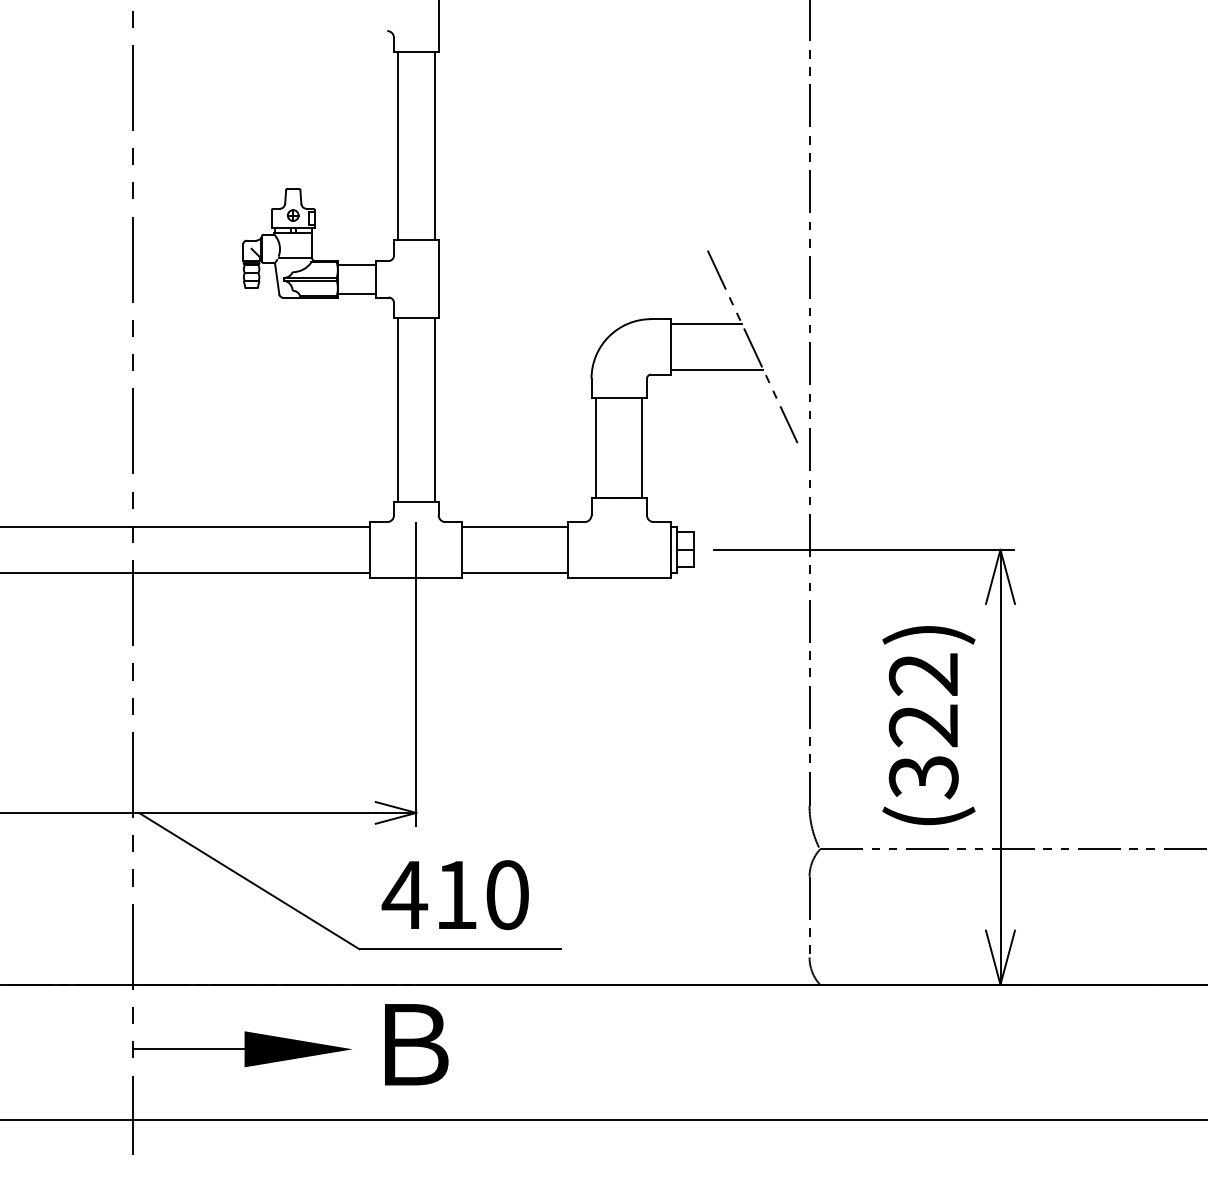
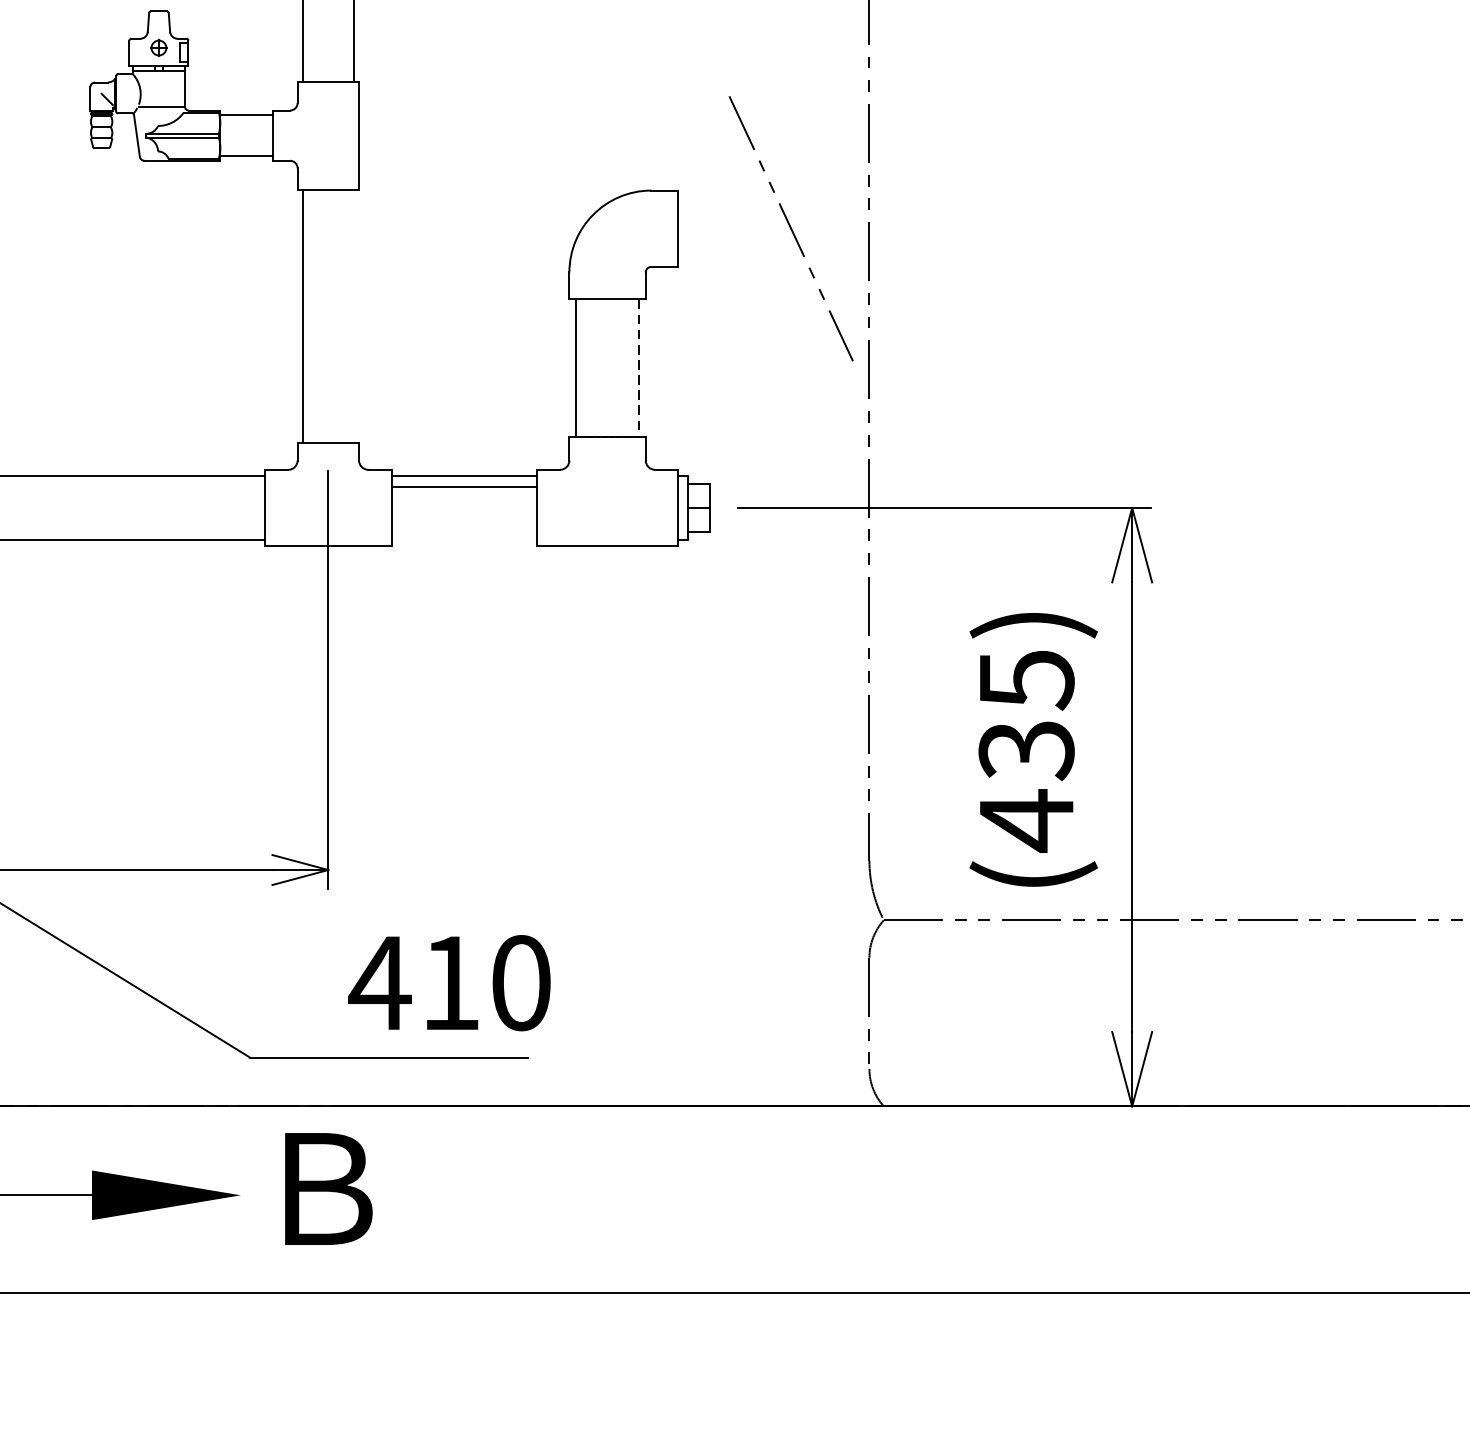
line: (705, 323) -> (726, 196), removed
line: (716, 369) -> (741, 259), removed
line: (434, 410) -> (353, 316), removed
line: (642, 448) -> (639, 368), solid -> dashed
line: (514, 572) -> (463, 486), moved
text: (923, 726) -> (1026, 751), (322) -> (435)
text: (454, 895) -> (448, 983), moved

